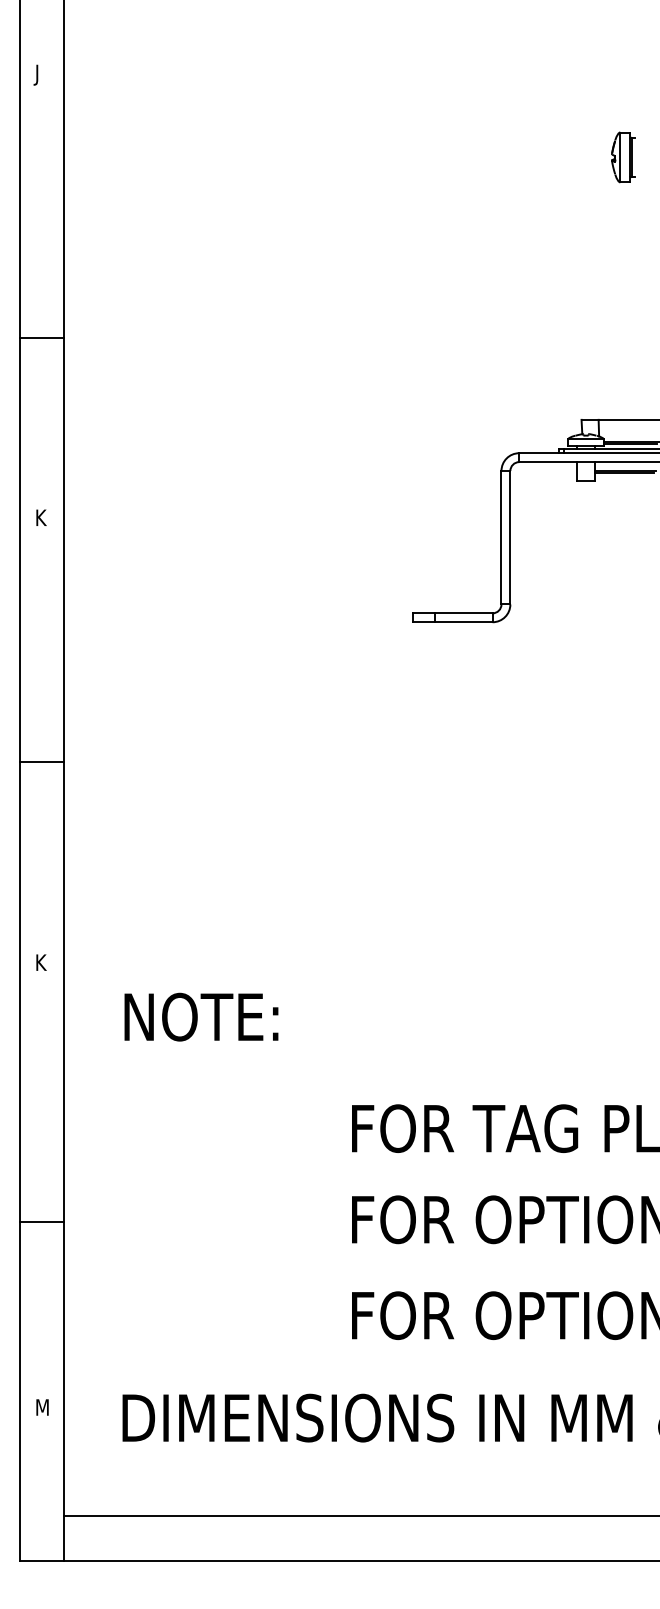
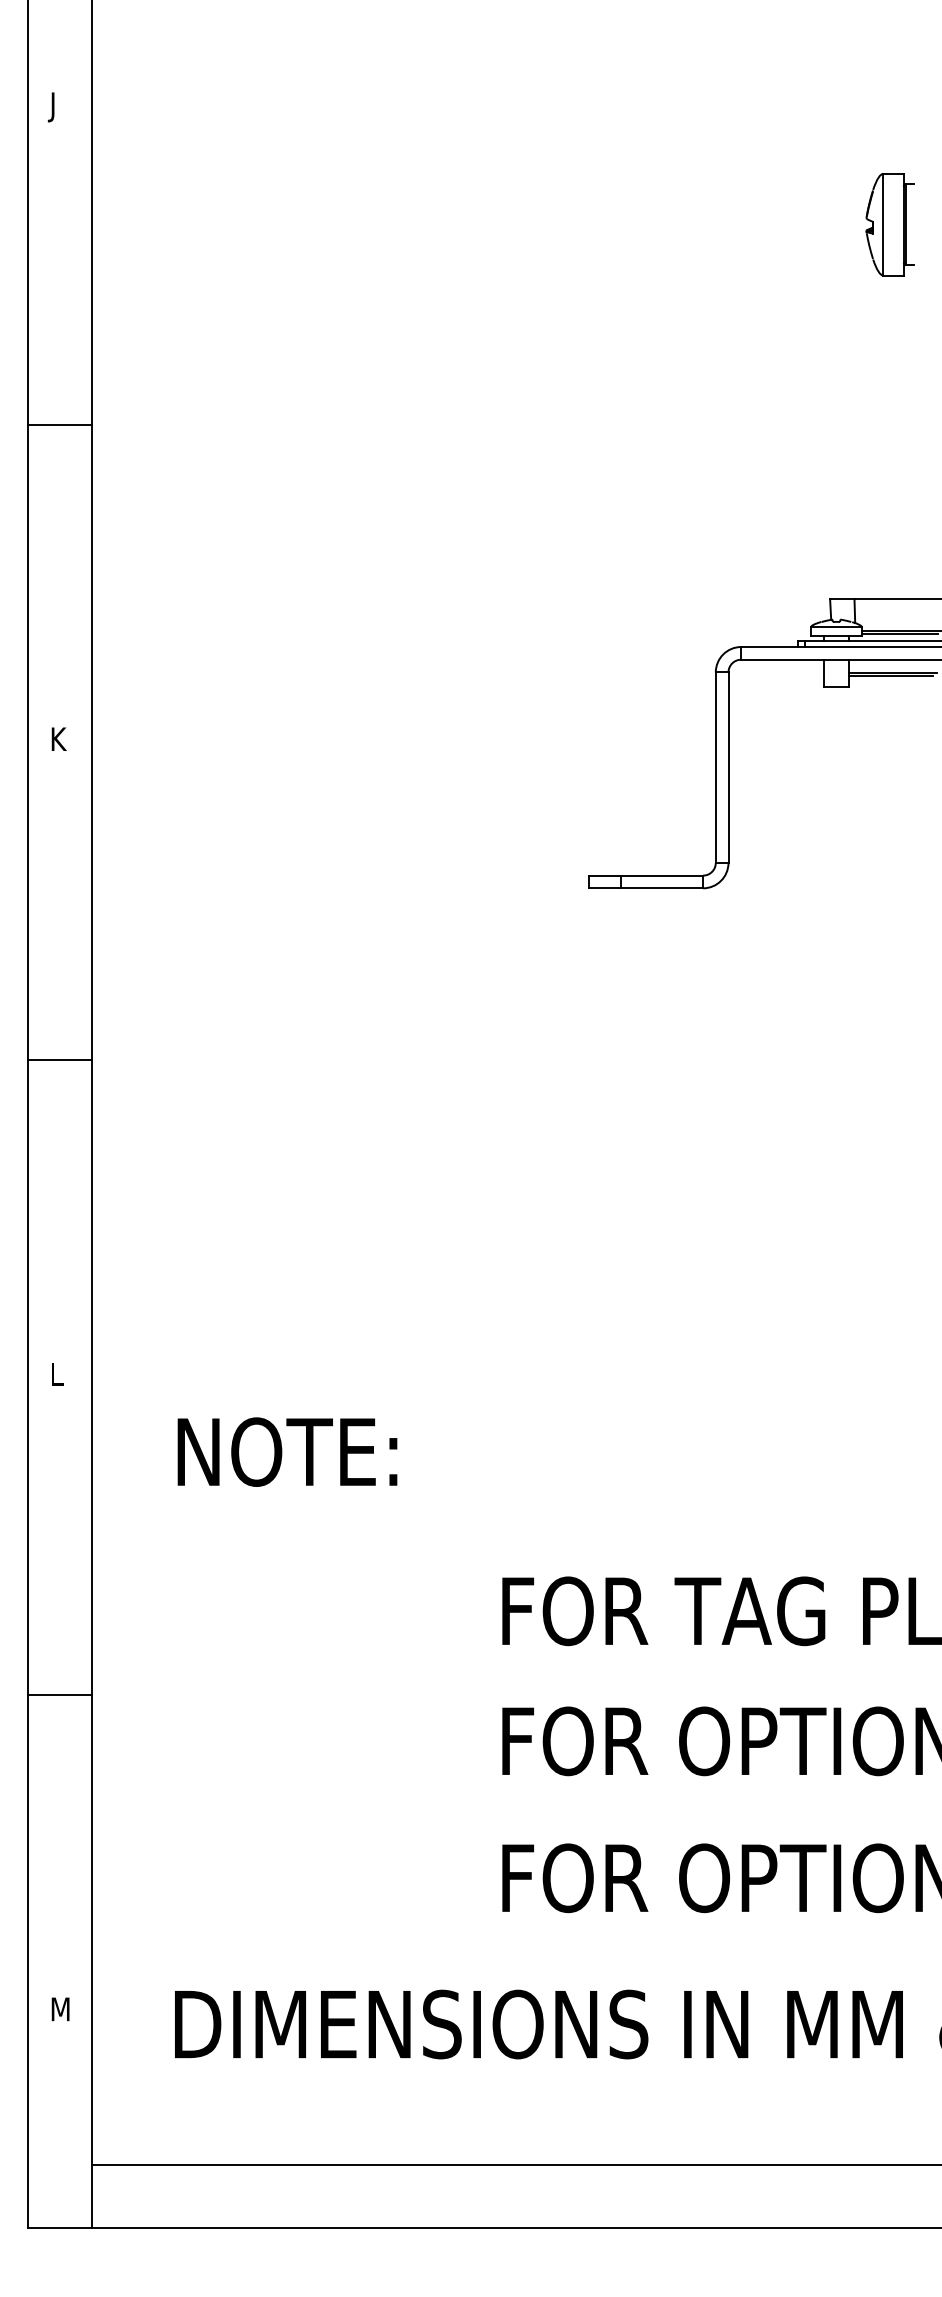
part: (623, 157) -> (890, 224), size x1.43
line: (41, 338) -> (59, 424), moved
line: (41, 762) -> (59, 1059), moved
text: (41, 962) -> (59, 1374), K -> L
line: (41, 1222) -> (59, 1695), moved

